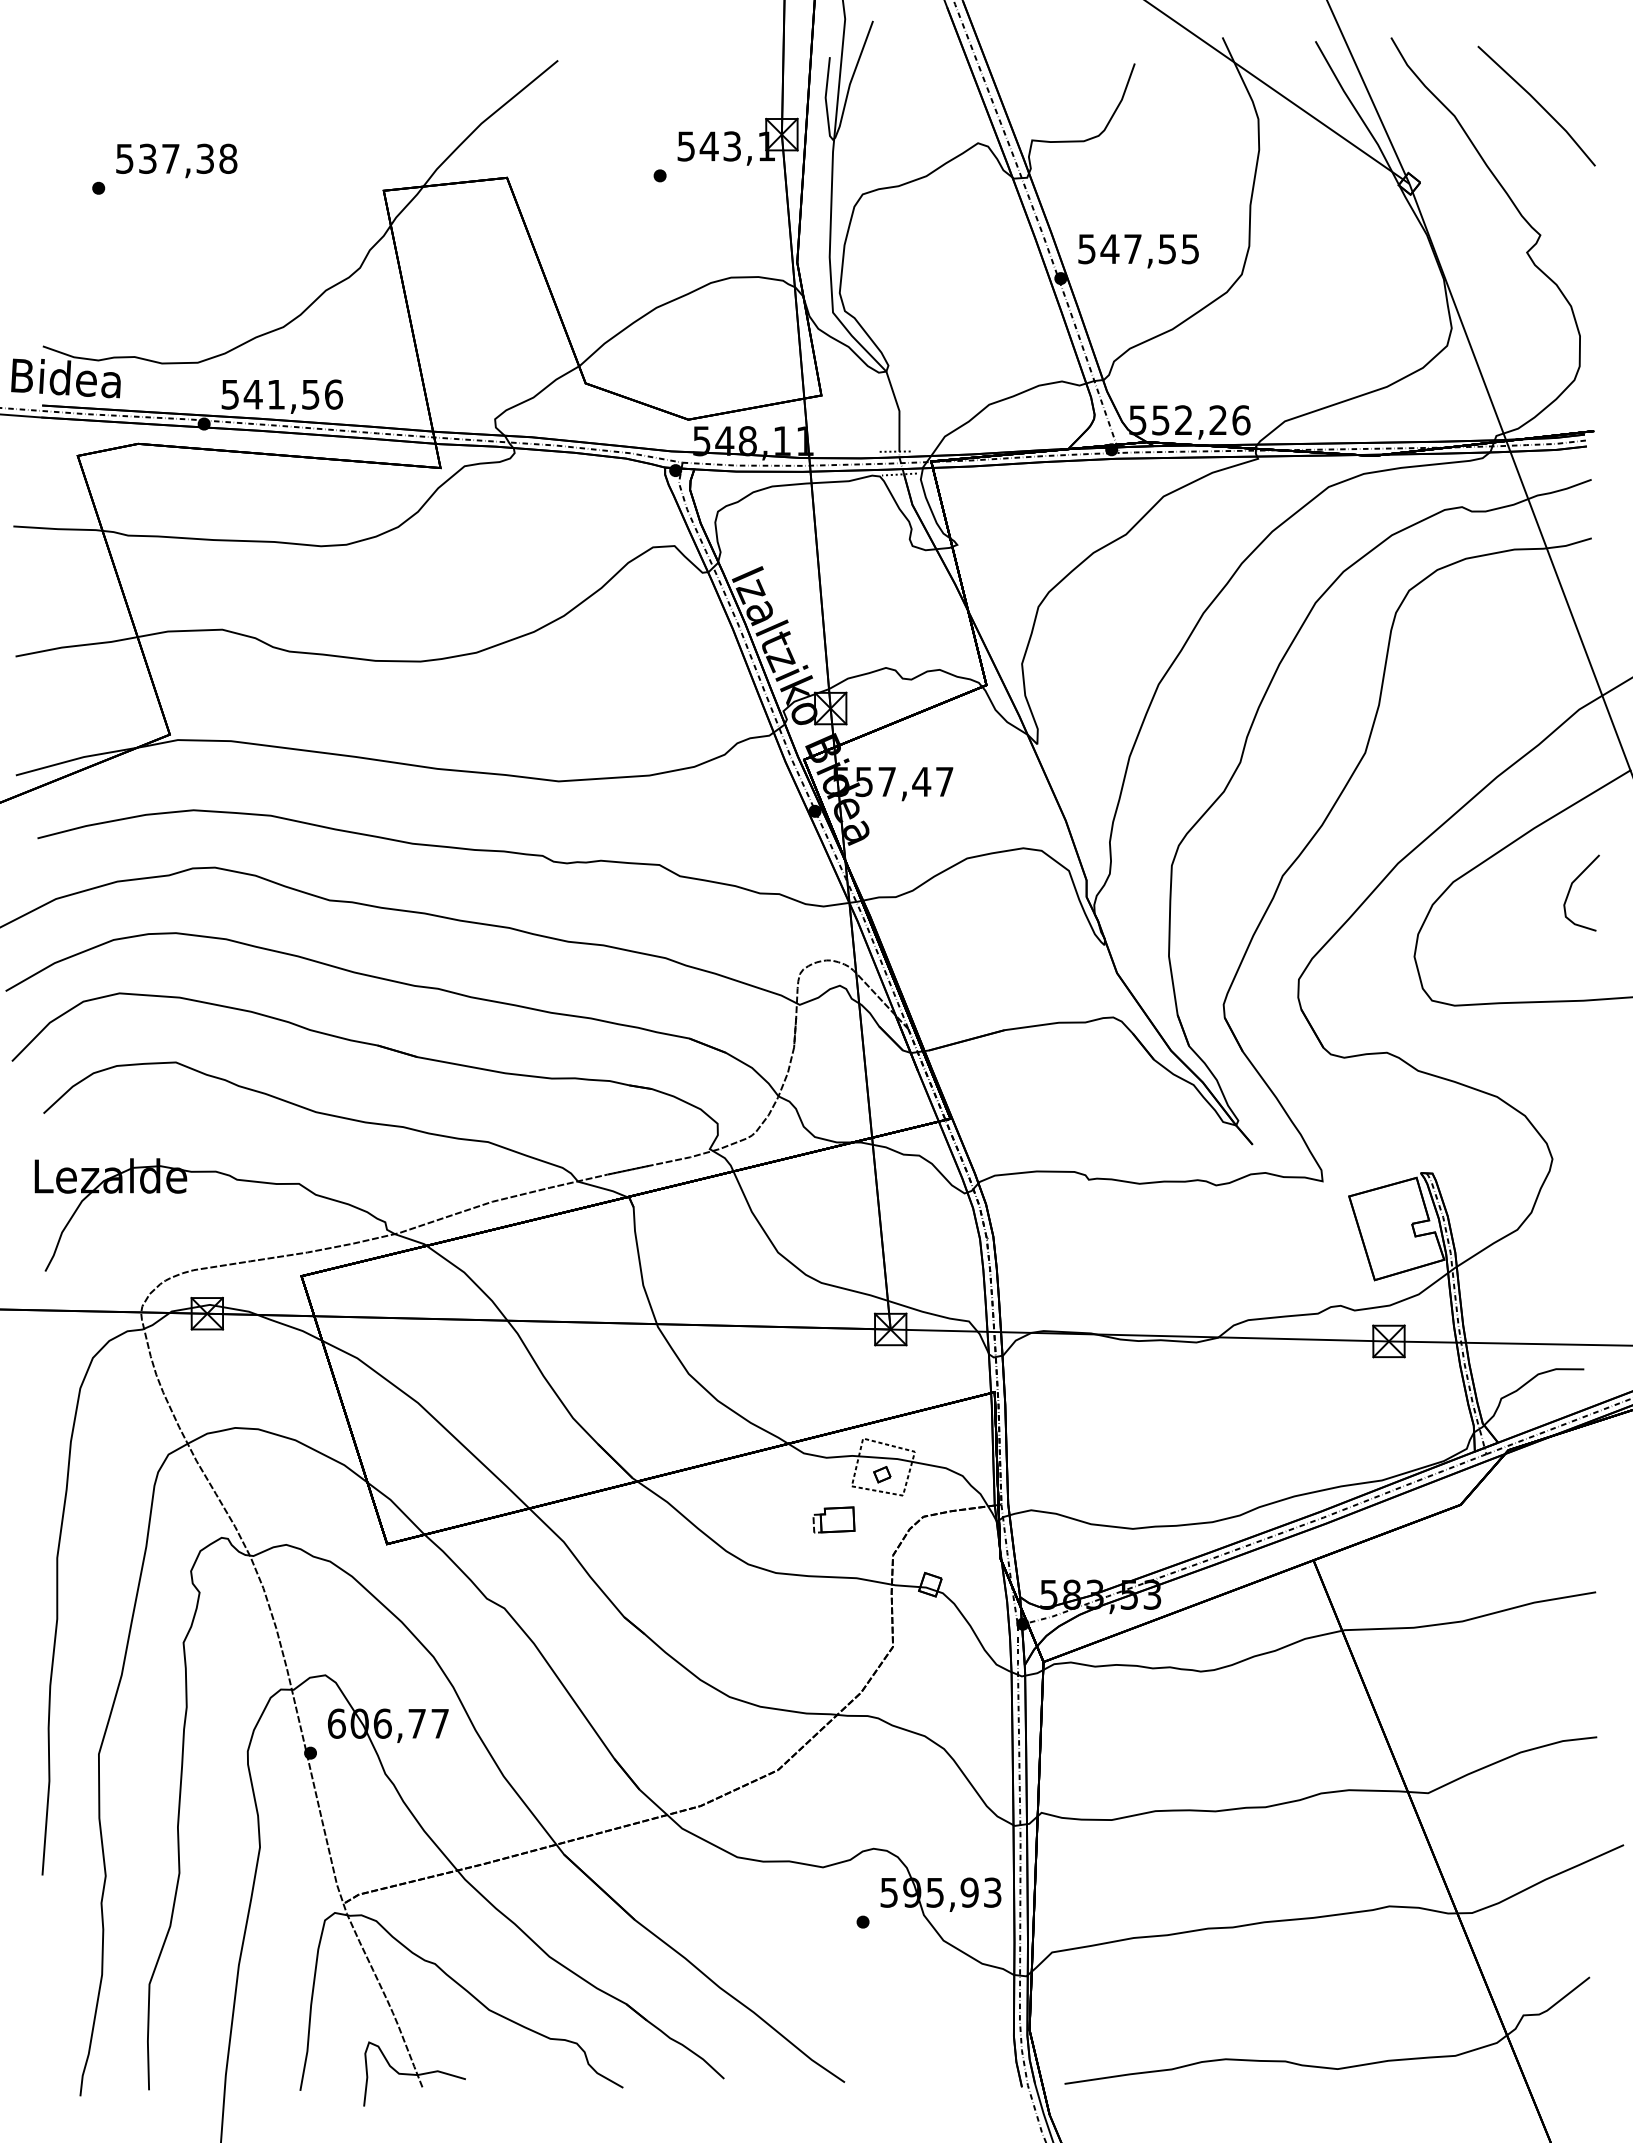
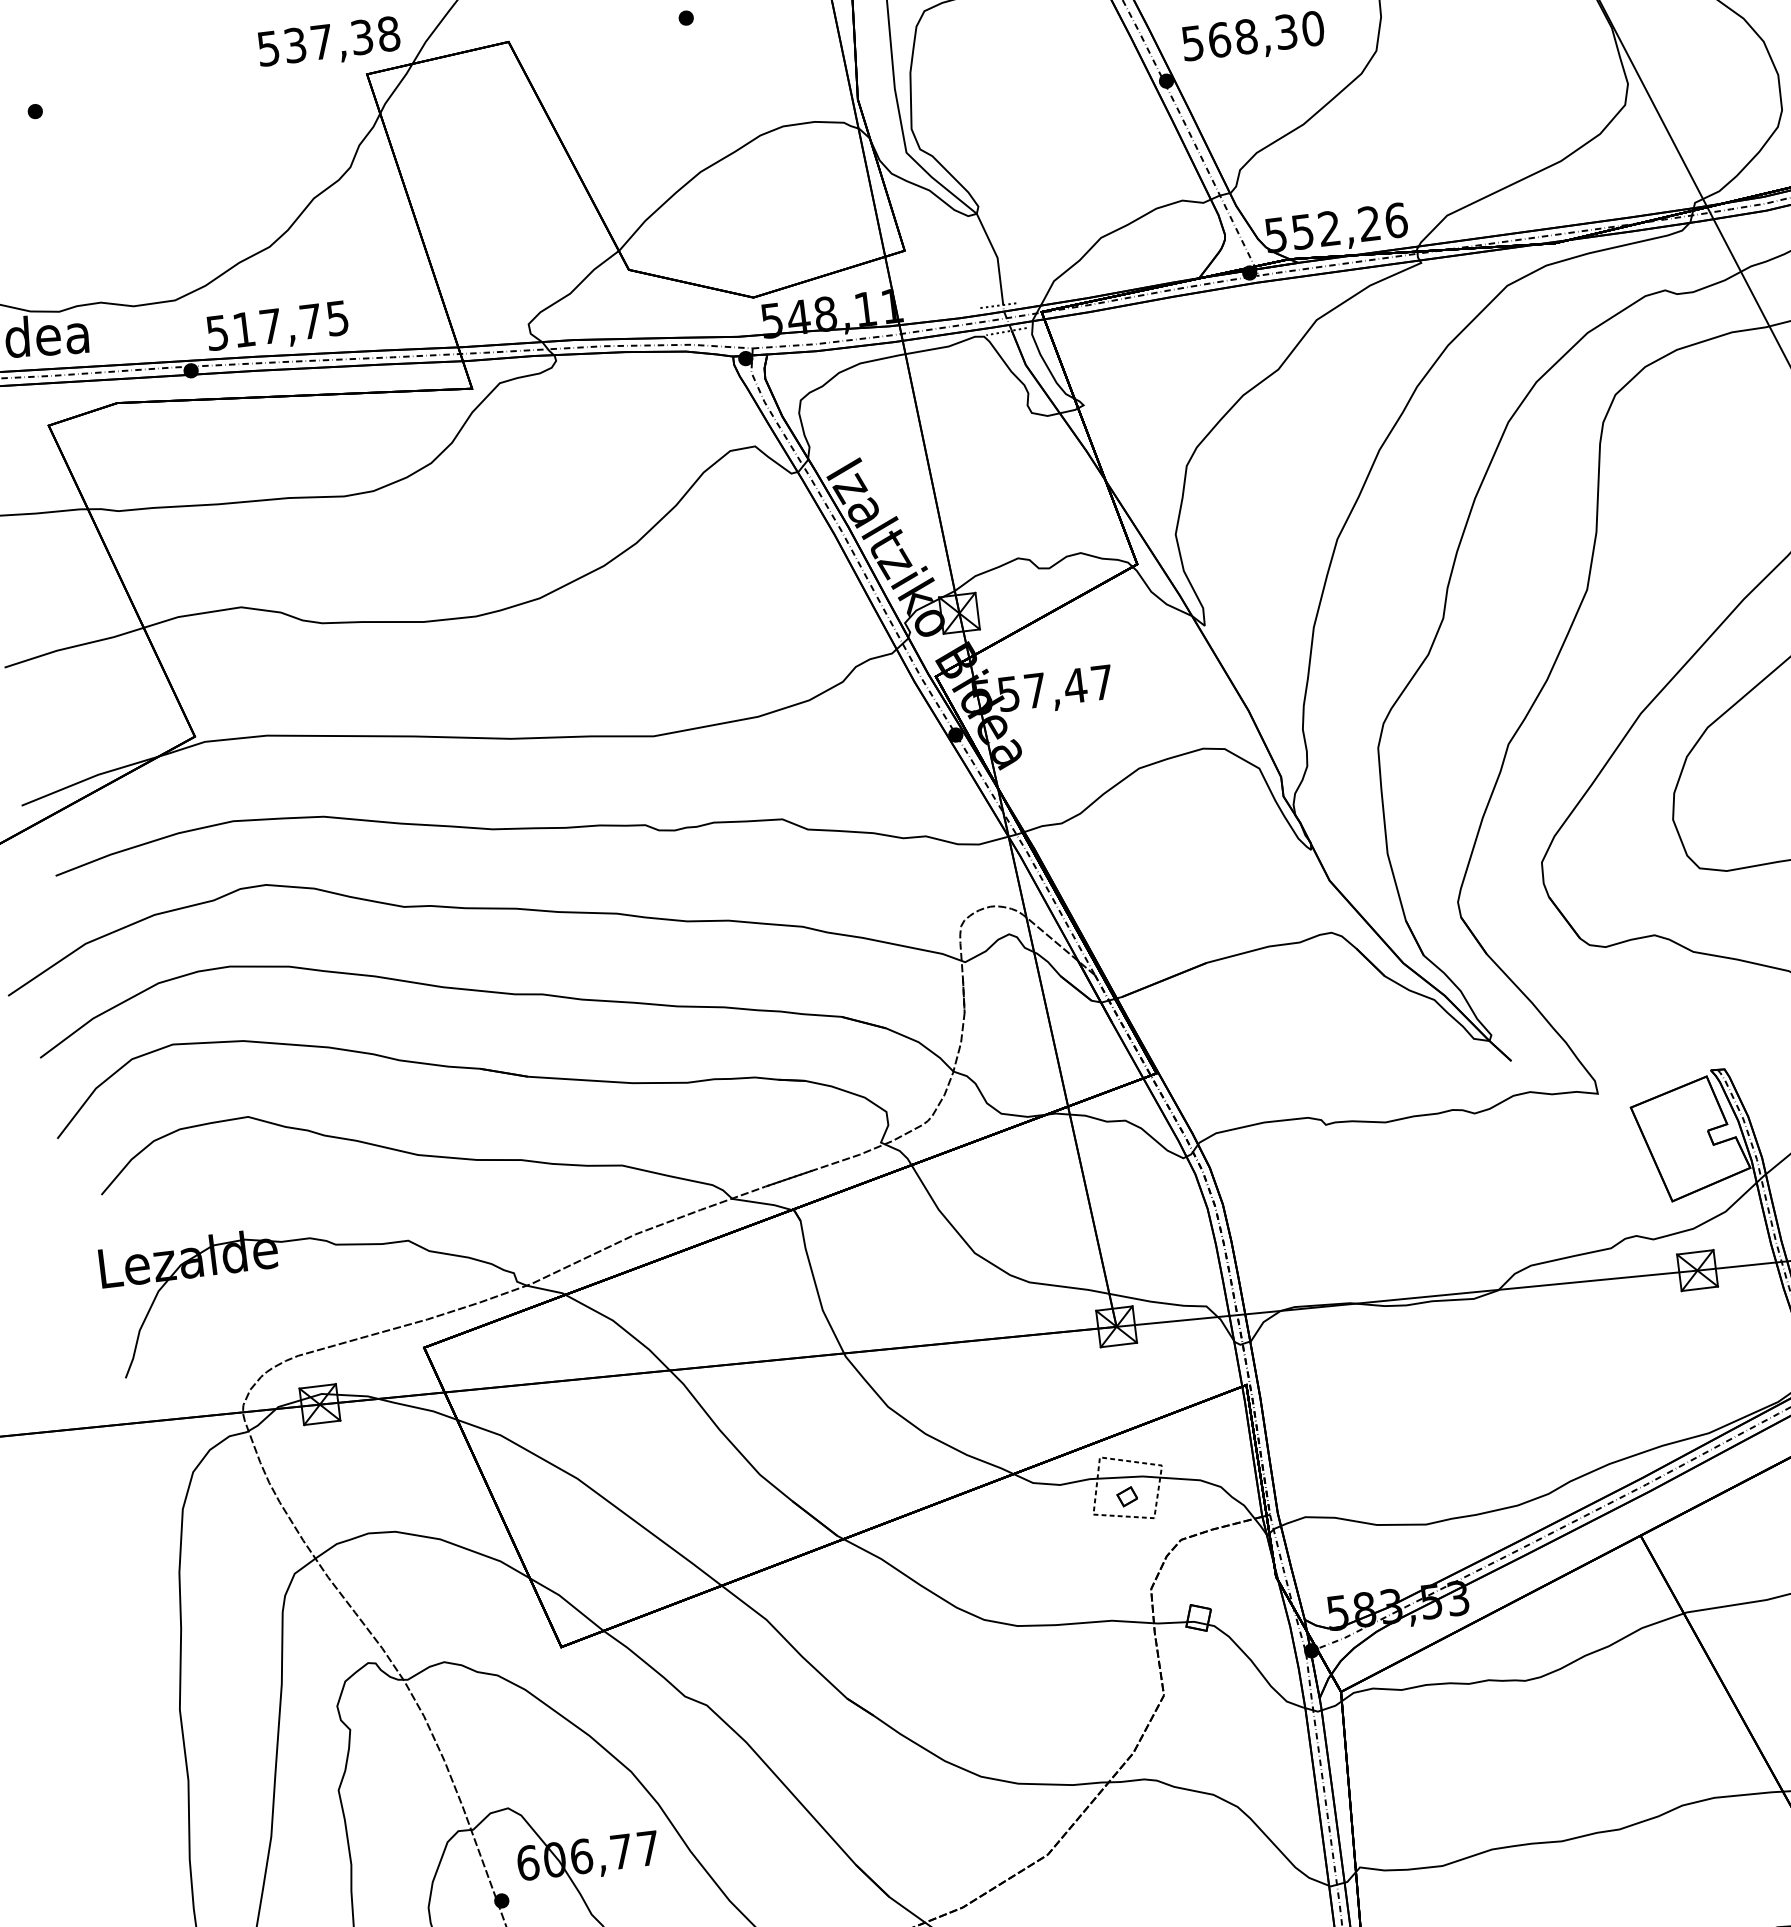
text: (176, 160) -> (328, 43), moved
text: (1149, 249) -> (1265, 34), 547,55 -> 568,30
text: (293, 394) -> (290, 323), 541,56 -> 517,75
part: (833, 1519) -> (1076, 1555), removed

